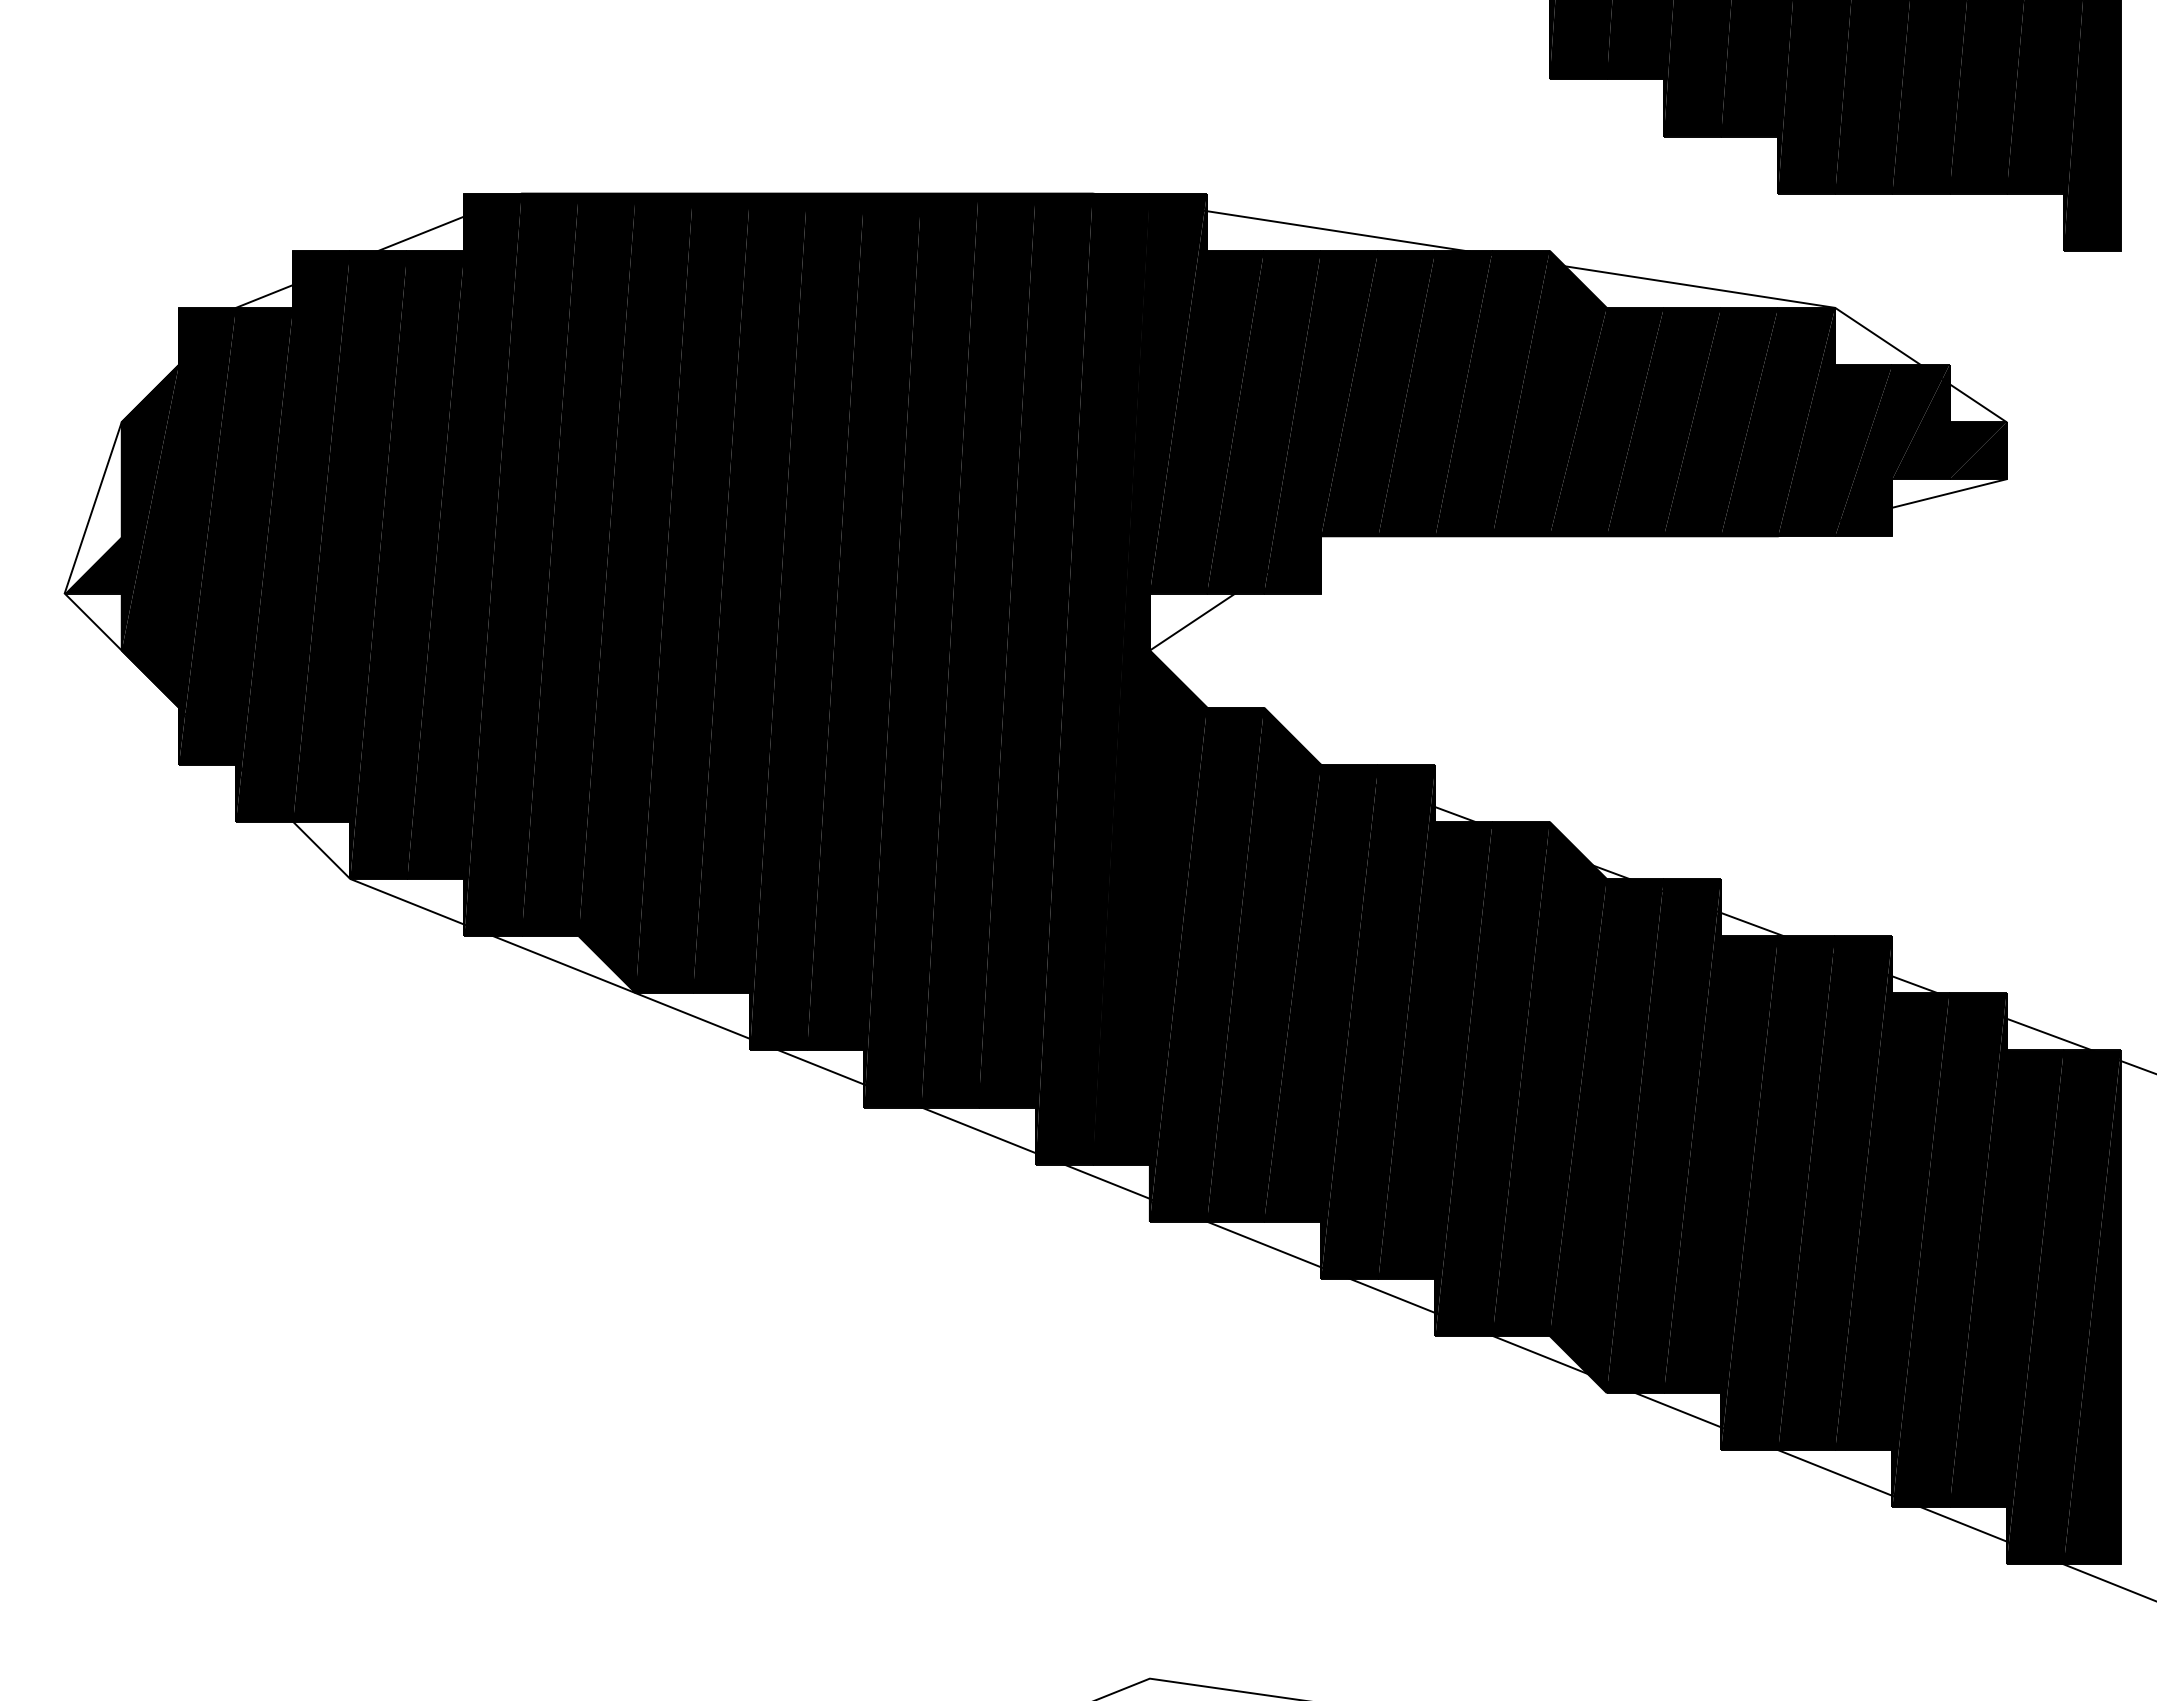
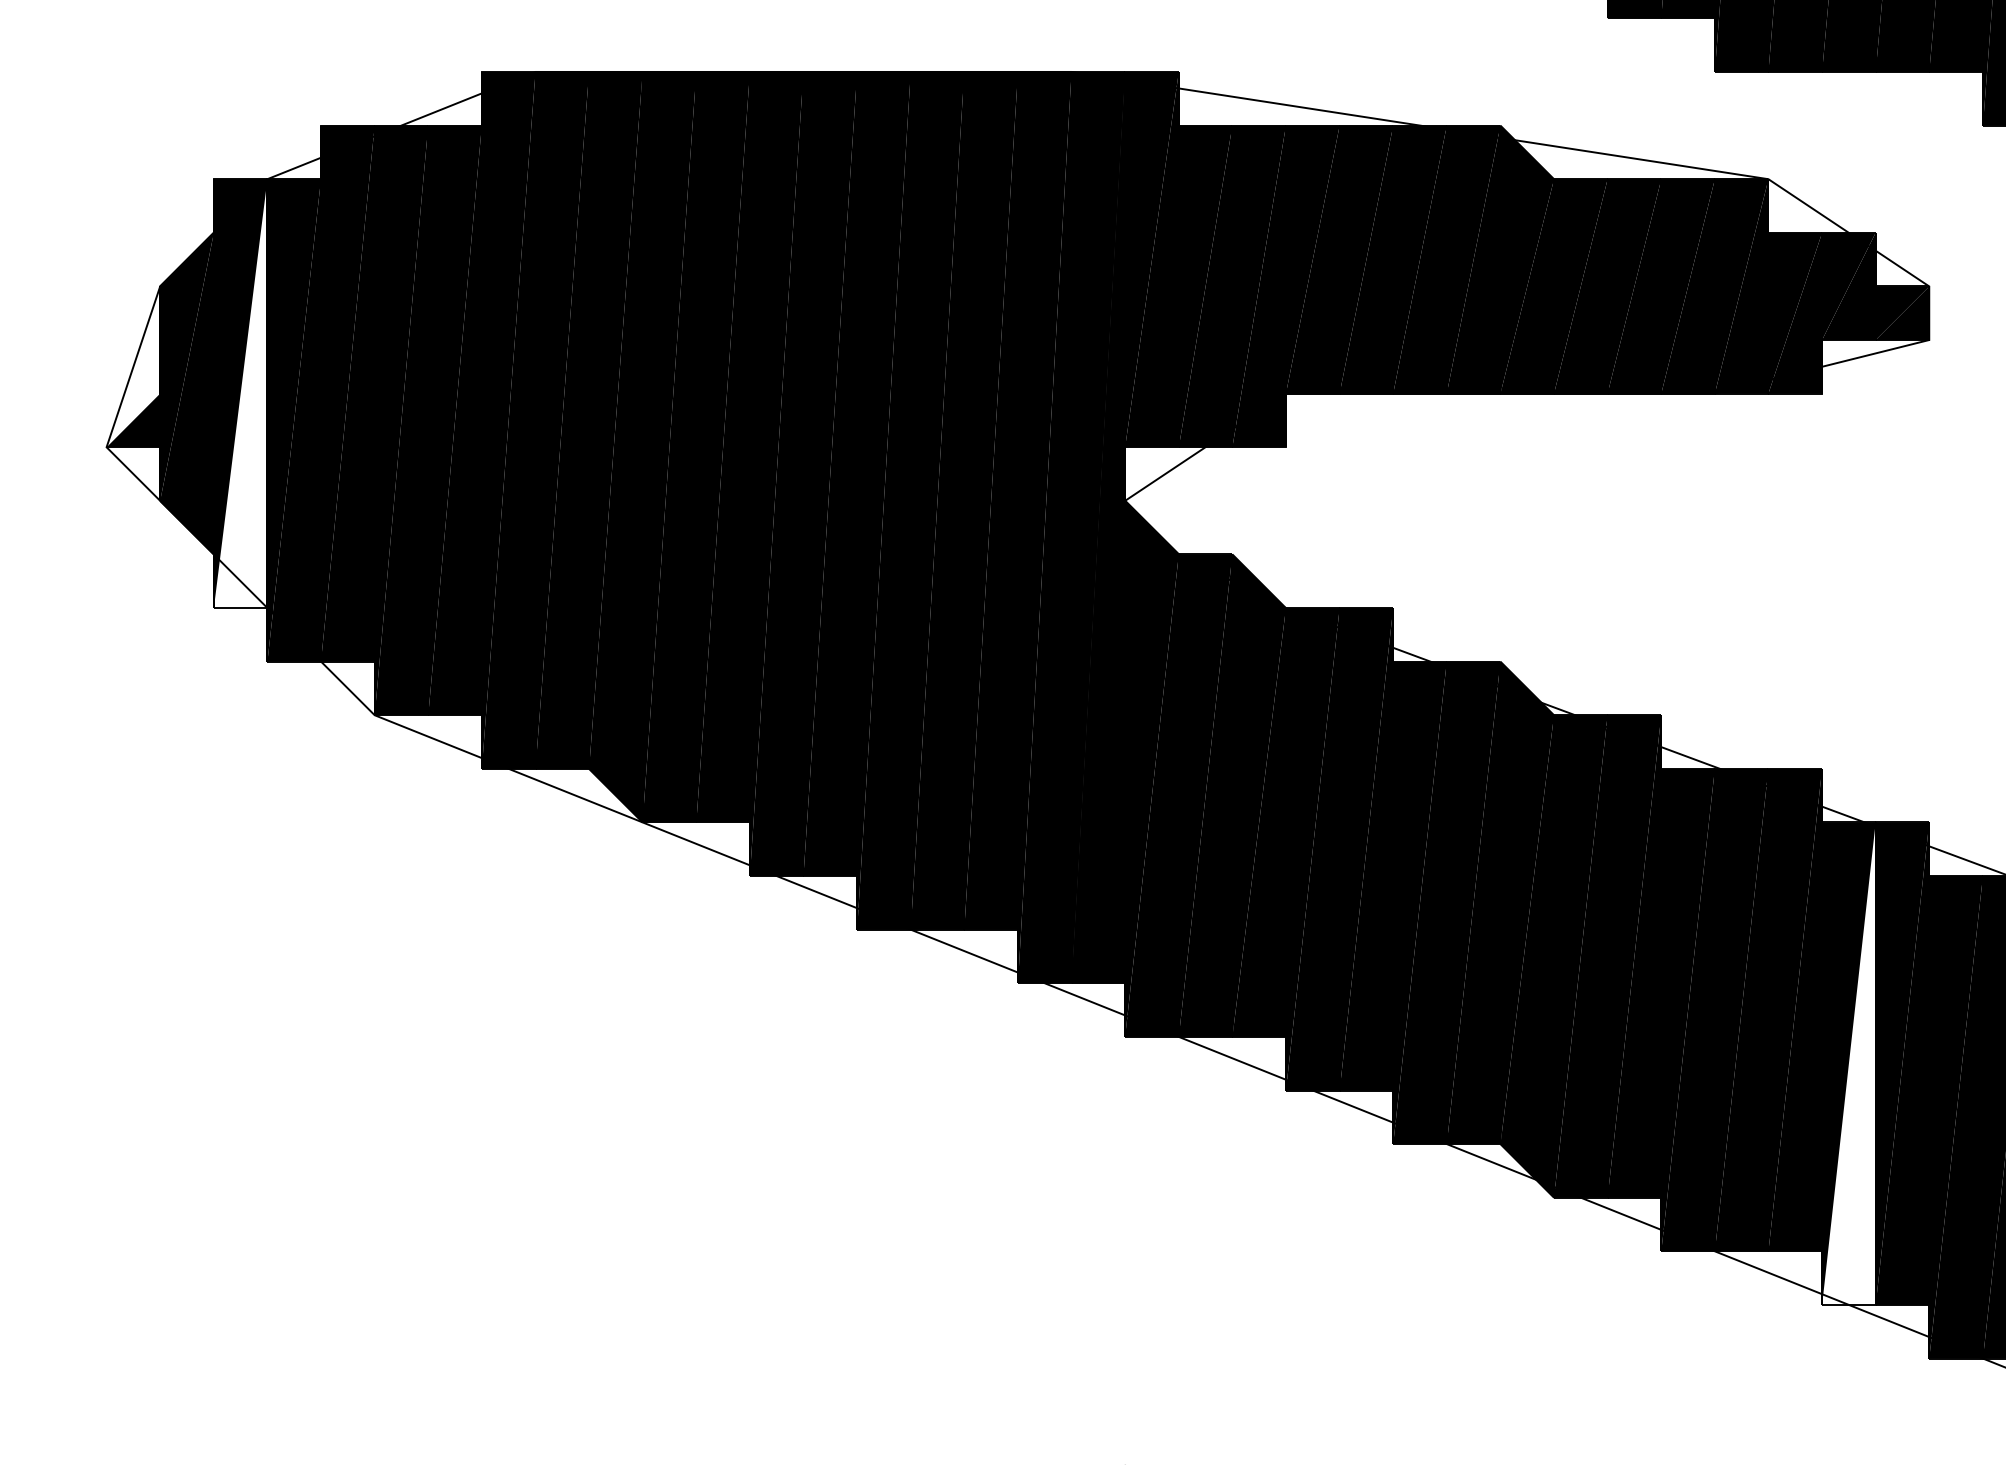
fill: (207, 535) -> (240, 392), removed
fill: (1920, 1250) -> (1848, 1063), removed

